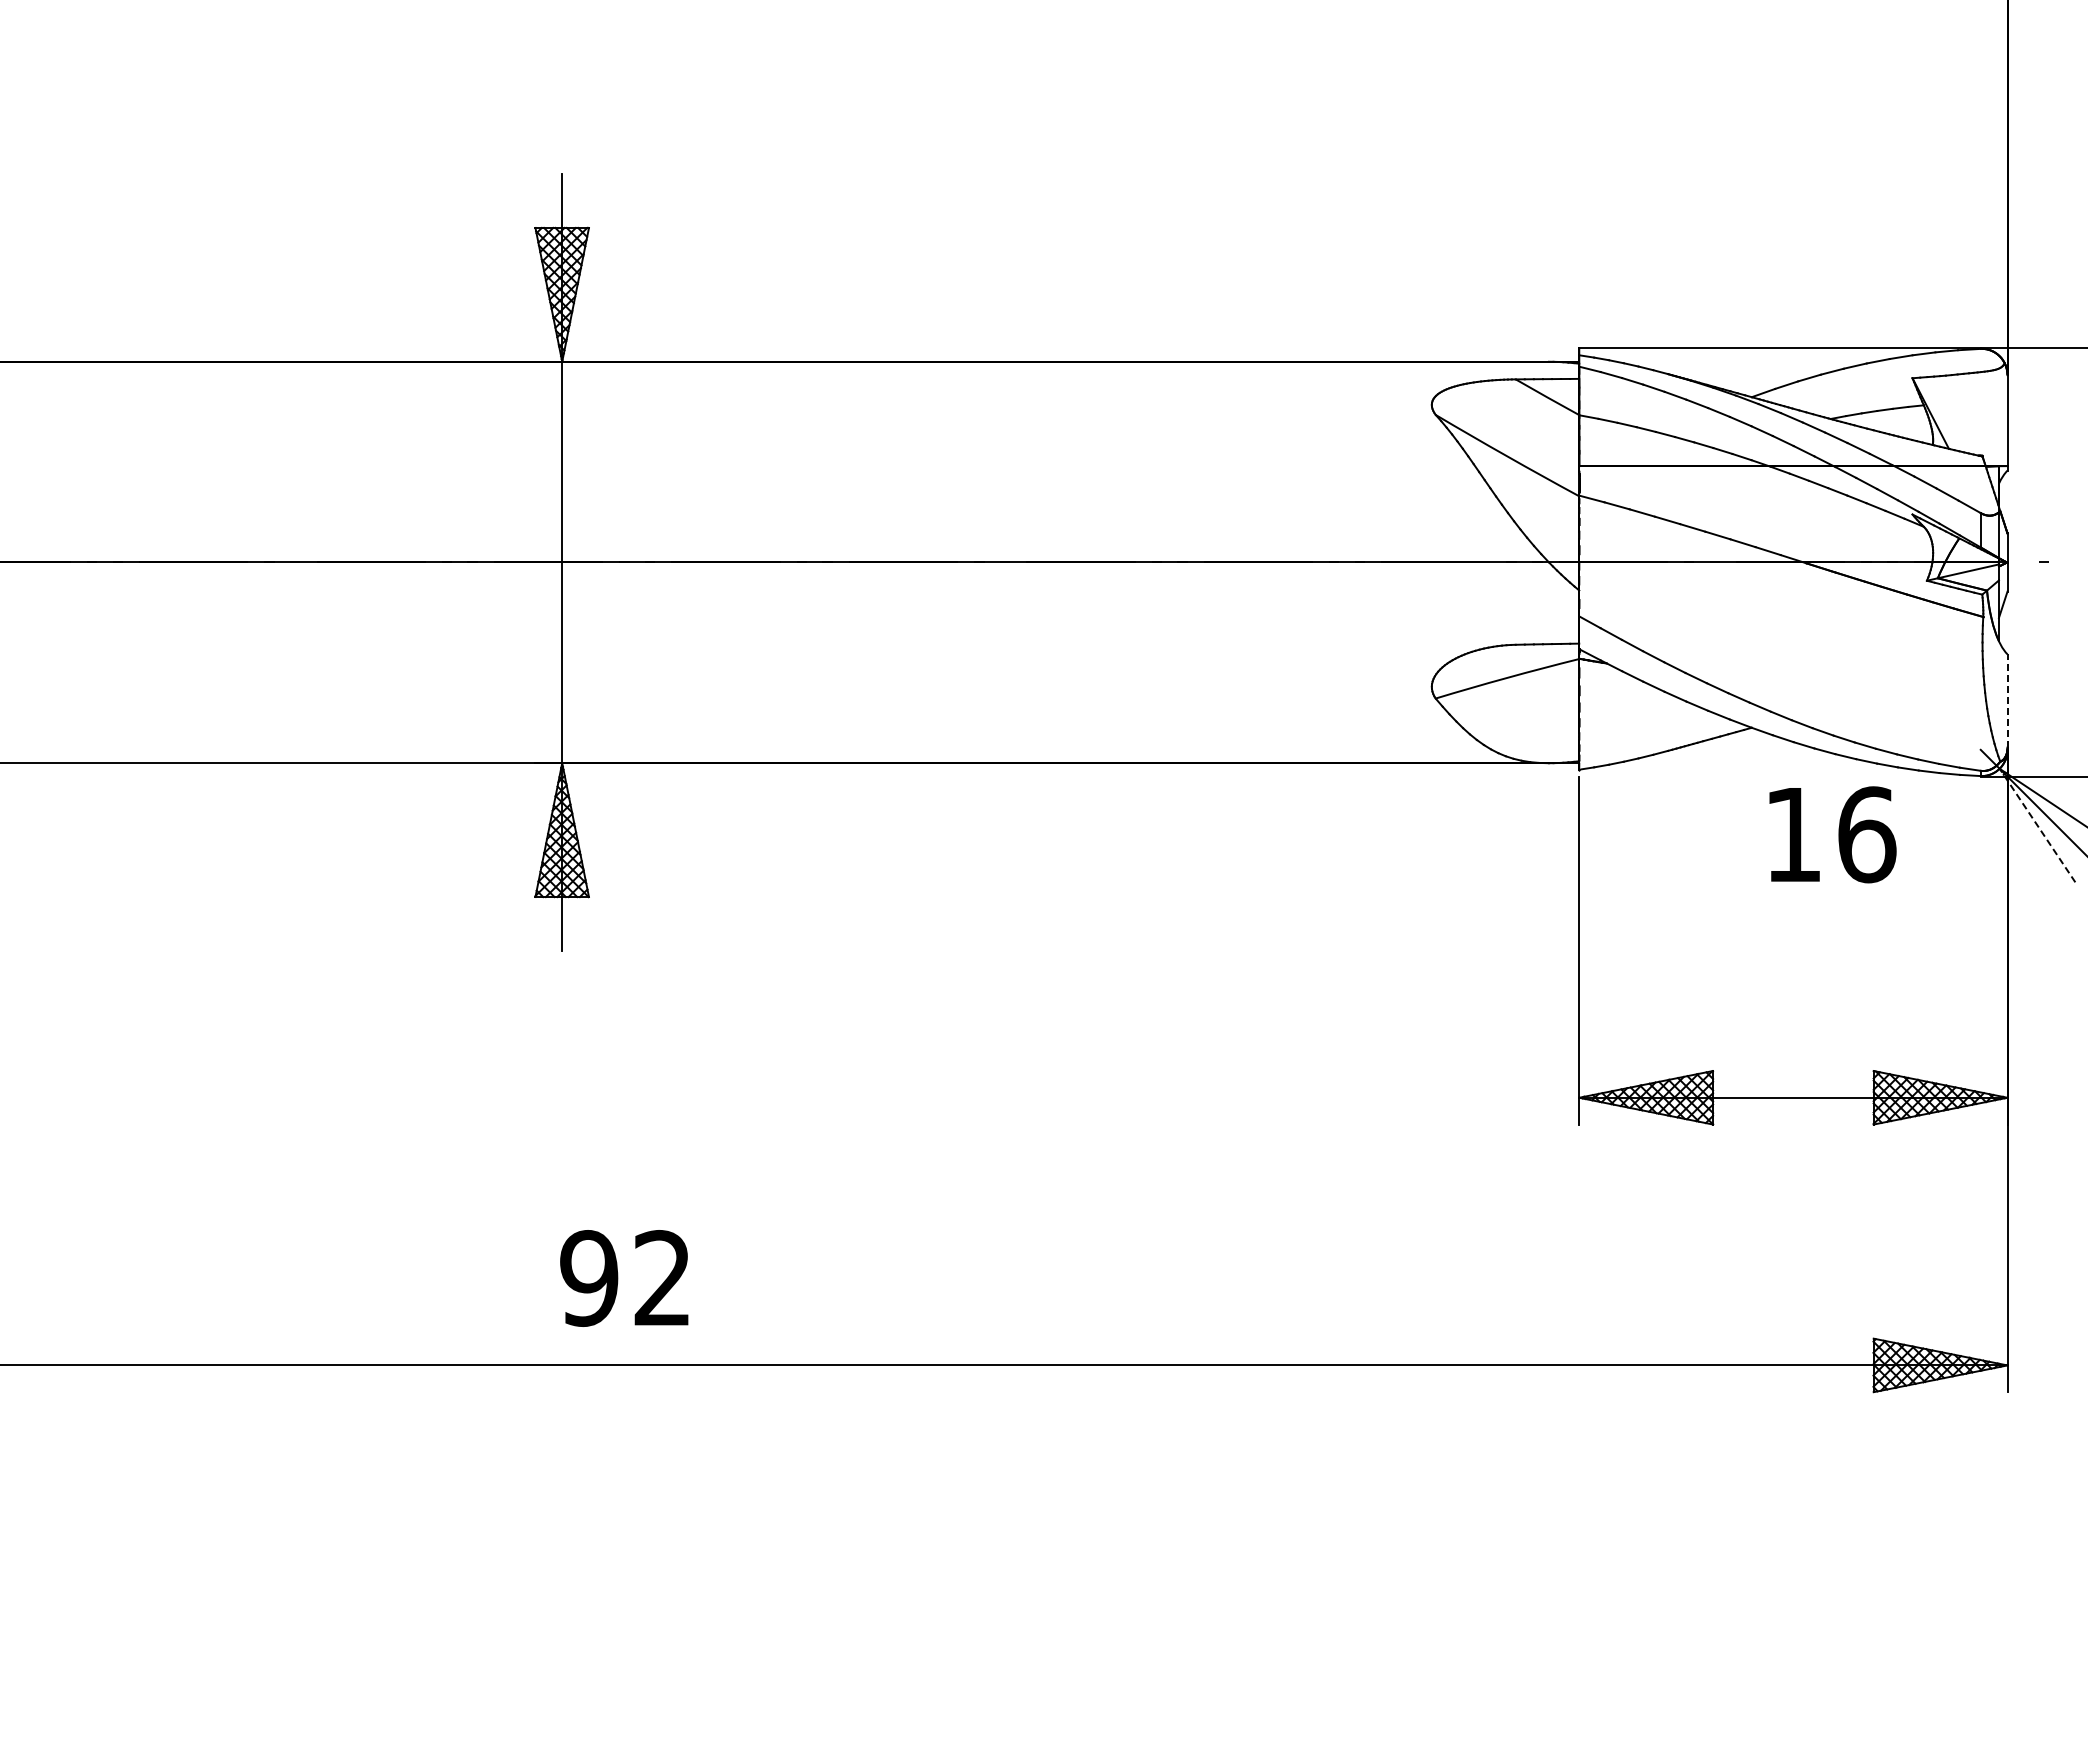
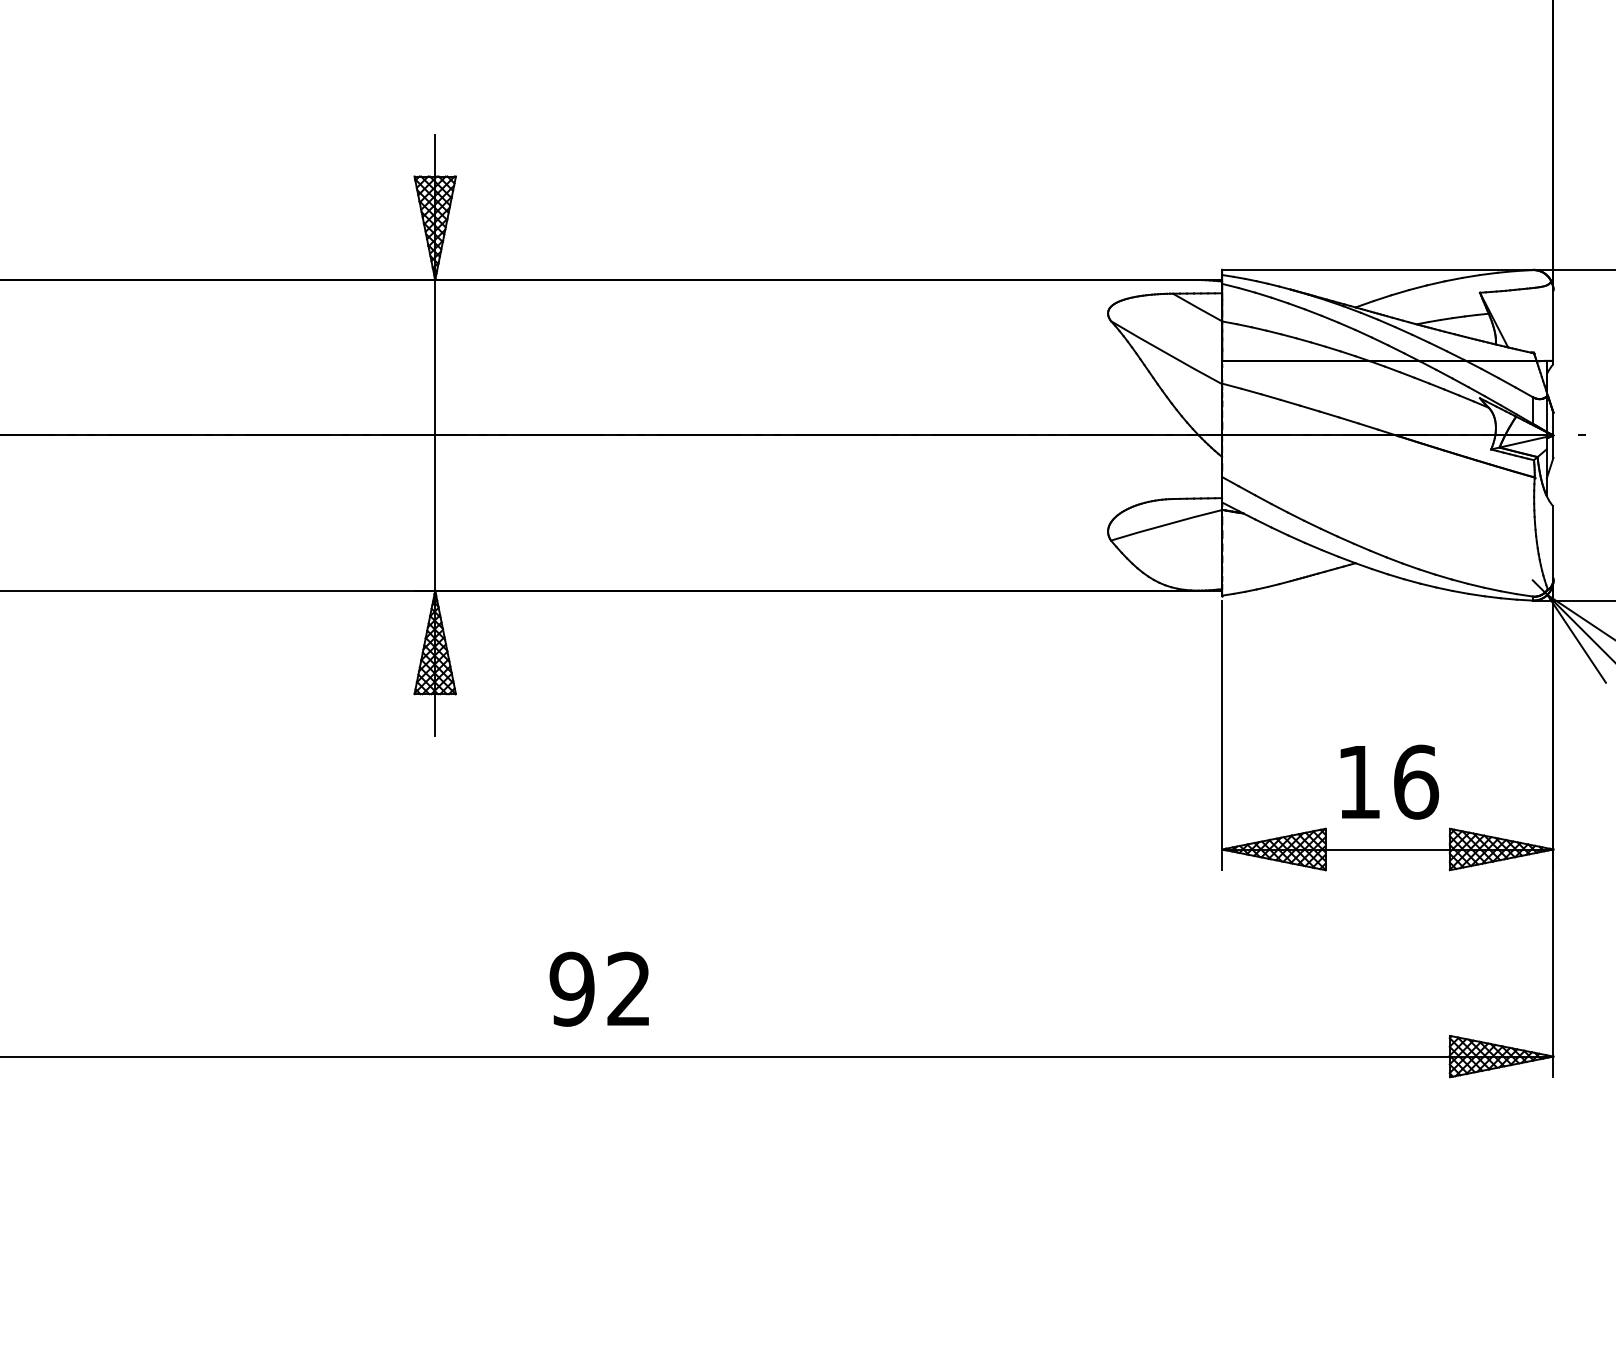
line: (2007, 700) -> (1553, 542), dashed -> solid
line: (2037, 825) -> (1576, 638), dashed -> solid
text: (1832, 834) -> (1389, 781), moved
text: (624, 1278) -> (599, 989), moved

